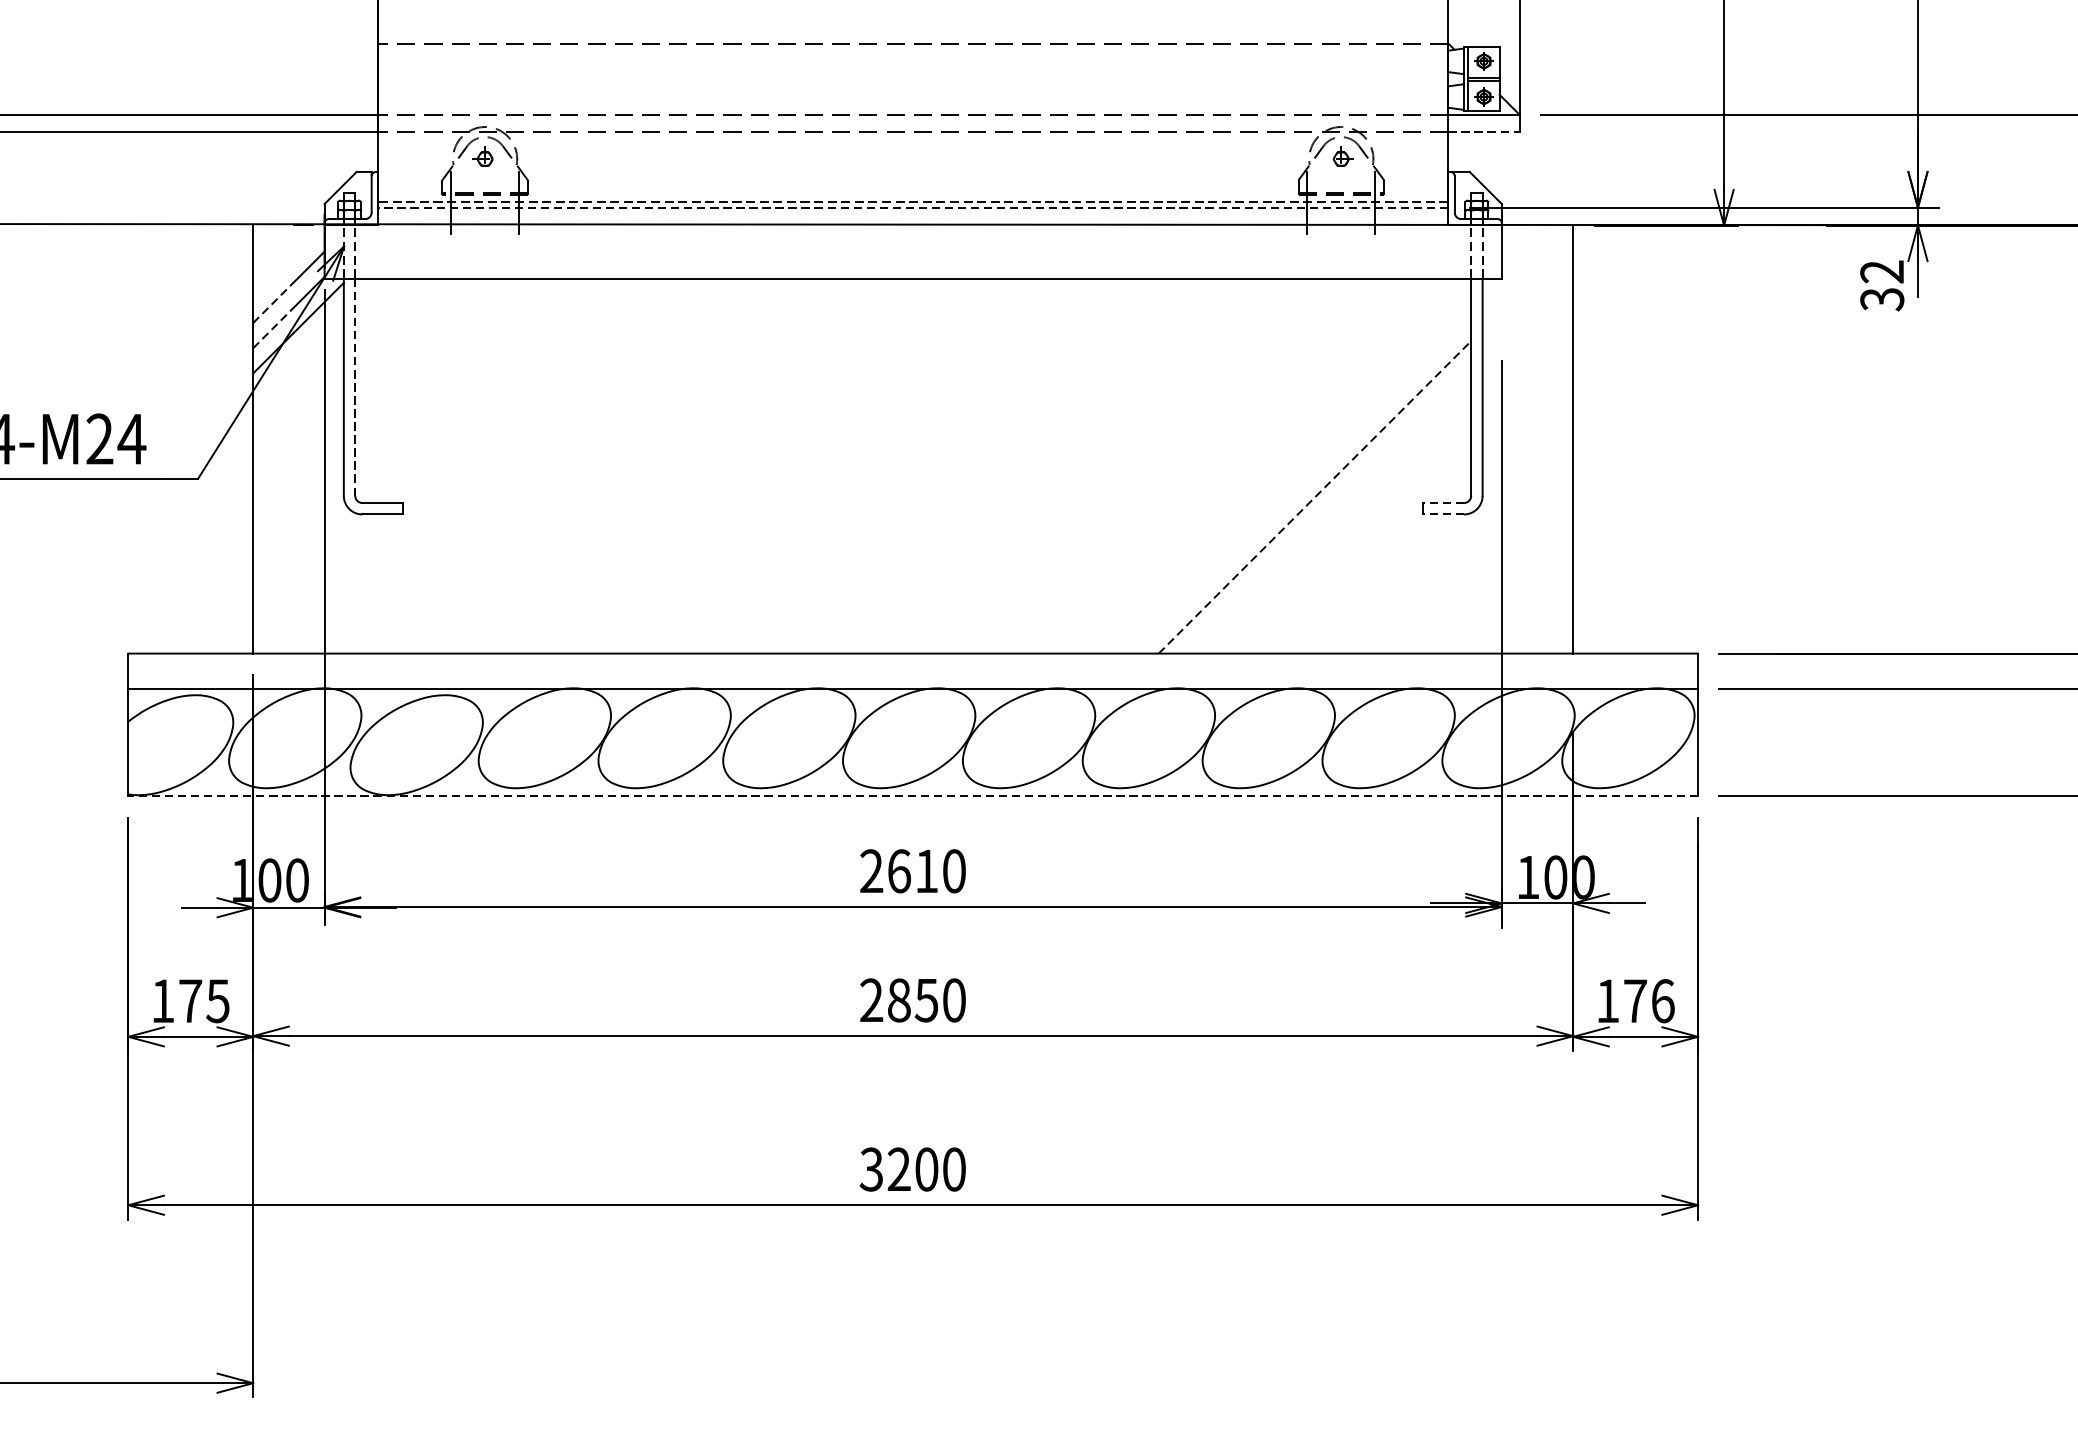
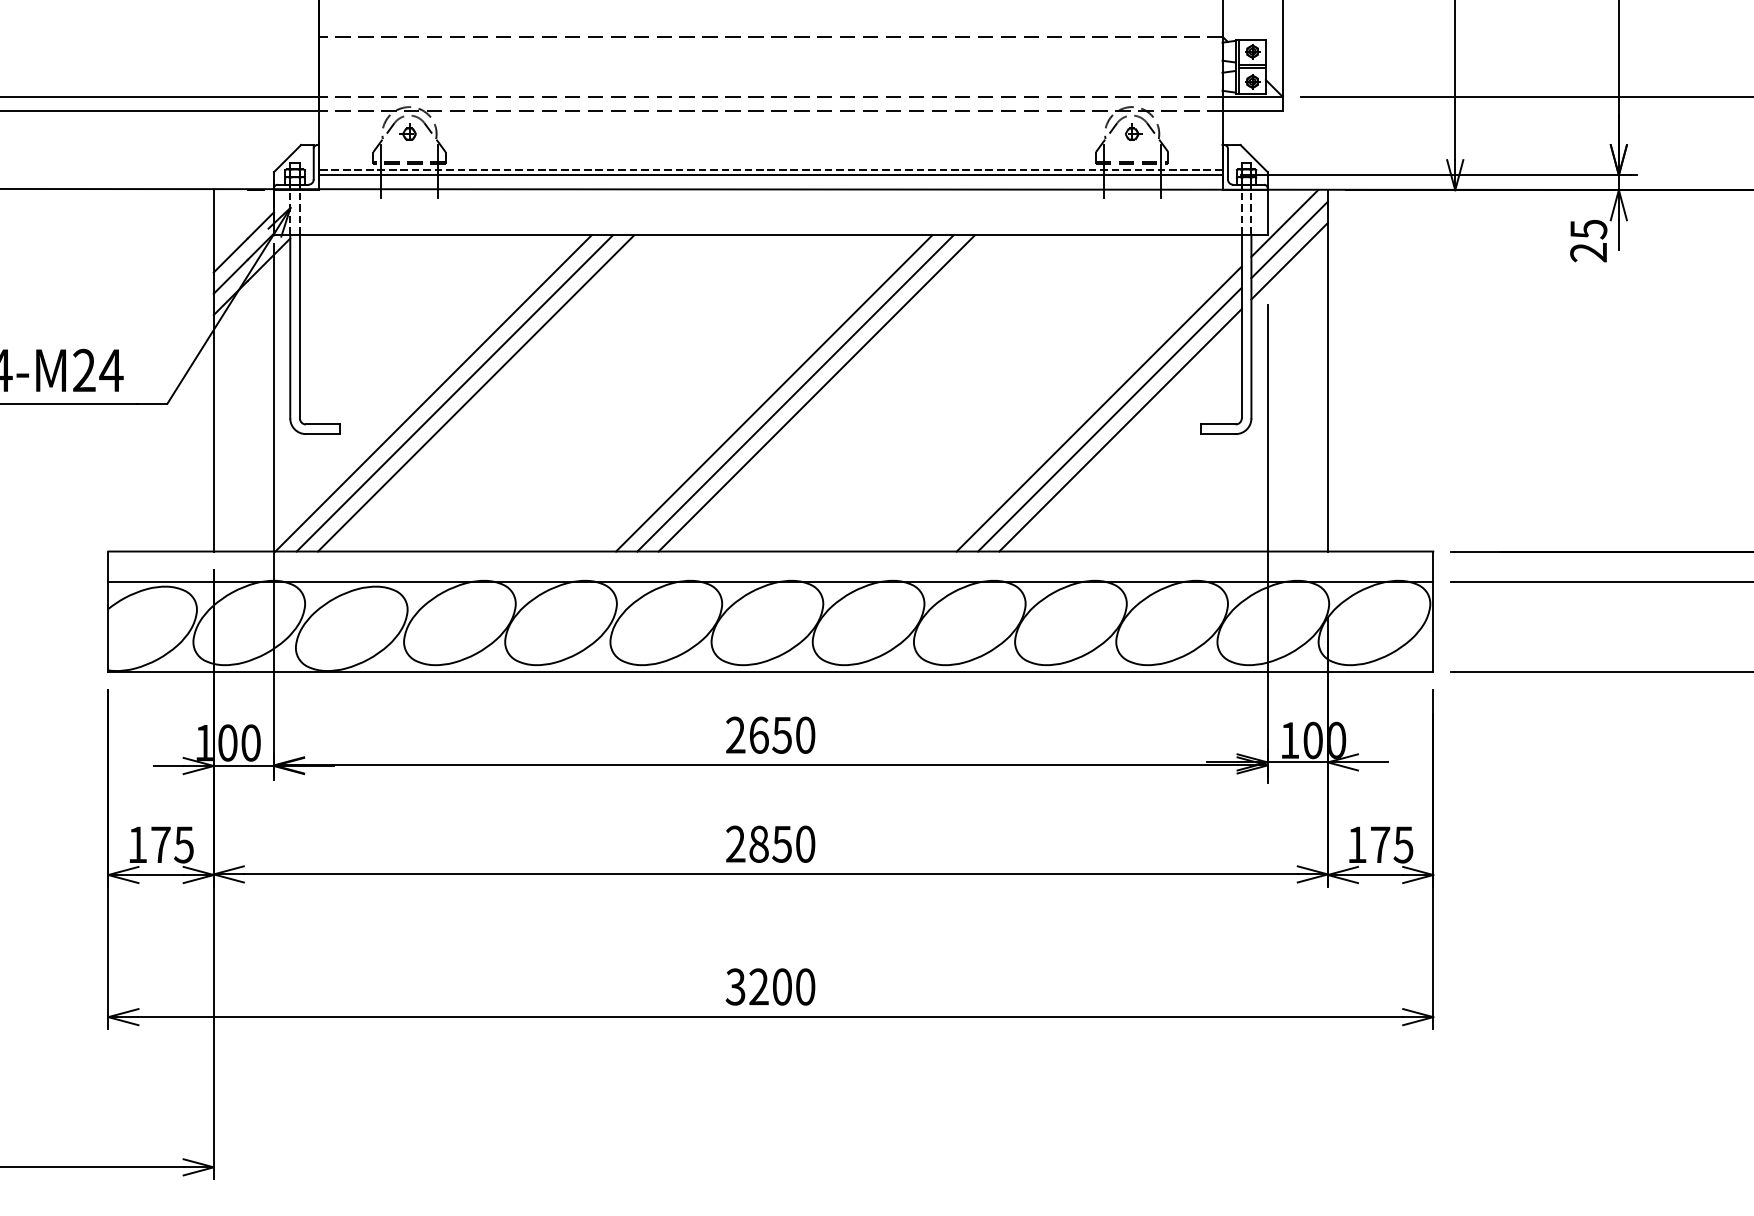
line: (1485, 132) -> (1253, 111), dashed -> solid
line: (912, 208) -> (770, 175), dashed -> solid
line: (1521, 264) -> (1284, 223), added
line: (1527, 283) -> (1289, 239), added
text: (1881, 285) -> (1588, 240), 32 -> 25
line: (274, 302) -> (231, 255), dashed -> solid
line: (1527, 309) -> (1289, 261), added
line: (274, 327) -> (231, 276), dashed -> solid
line: (354, 386) -> (299, 326), dashed -> solid
line: (513, 466) -> (433, 393), added
line: (538, 466) -> (454, 393), added
line: (564, 466) -> (476, 393), added
line: (917, 466) -> (774, 393), added
line: (942, 466) -> (795, 393), added
line: (967, 466) -> (816, 393), added
line: (1301, 484) -> (1098, 408), added
line: (1315, 497) -> (1110, 419), dashed -> solid
line: (1443, 503) -> (1218, 424), dashed -> solid
line: (1327, 510) -> (1120, 430), added
line: (1443, 514) -> (1218, 434), dashed -> solid
line: (912, 795) -> (770, 671), dashed -> solid
text: (925, 871) -> (781, 735), 2610 -> 2650
text: (1662, 1000) -> (1403, 844), 176 -> 175

